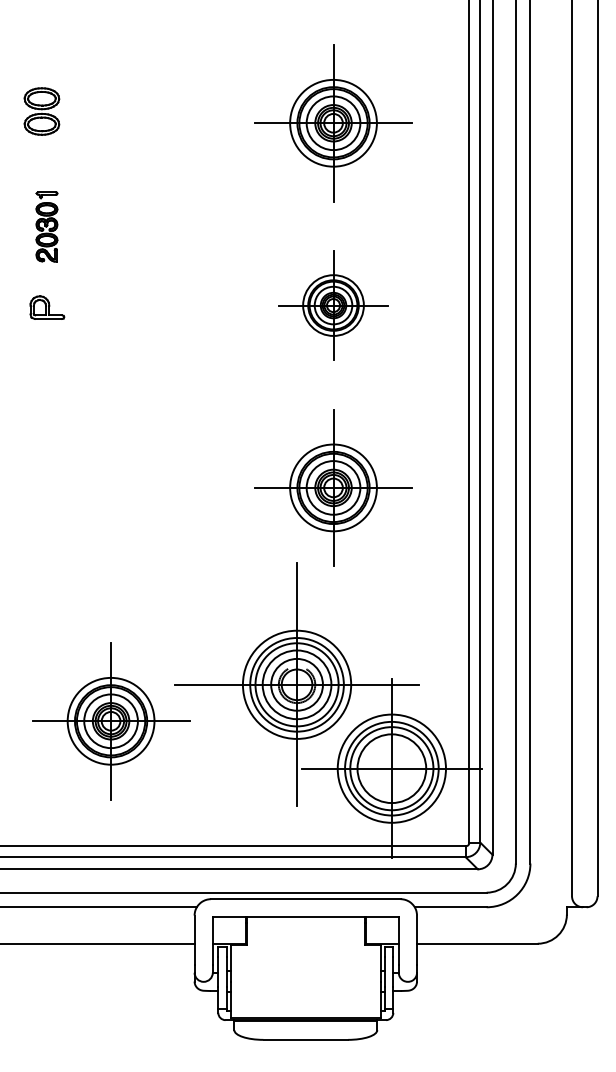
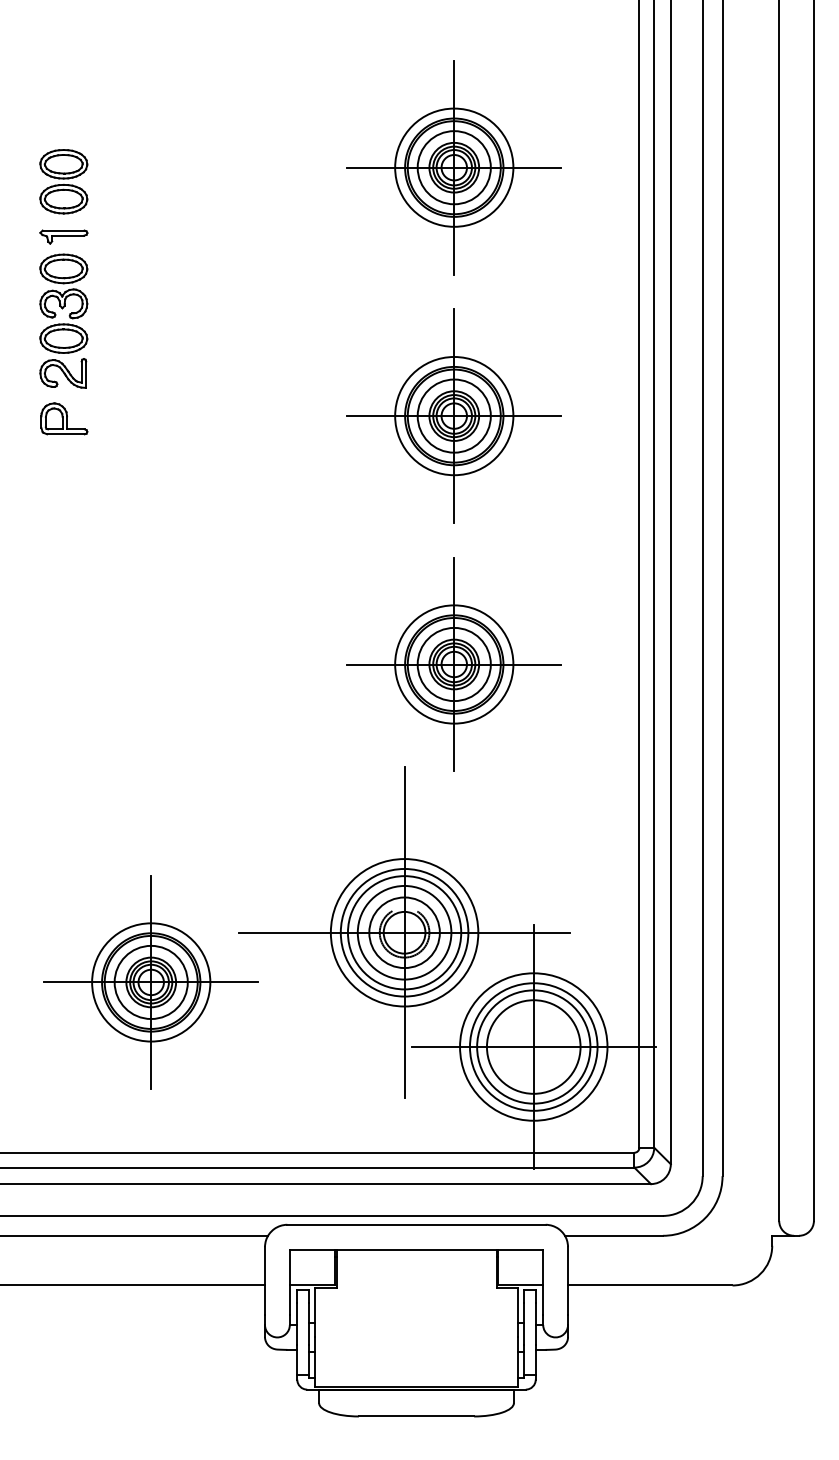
part: (41, 111) -> (63, 181), moved
part: (46, 226) -> (63, 308), size x1.67
part: (333, 305) -> (454, 415), size x1.43

